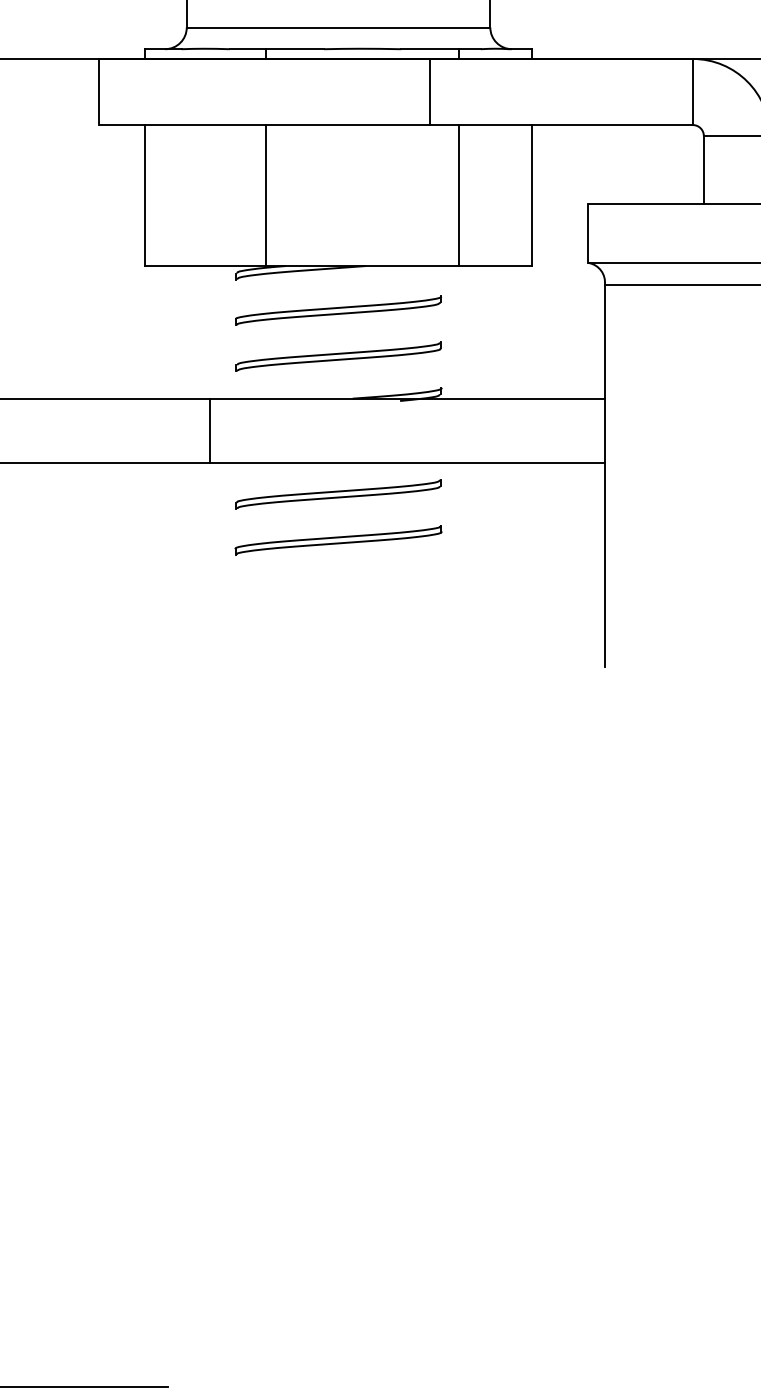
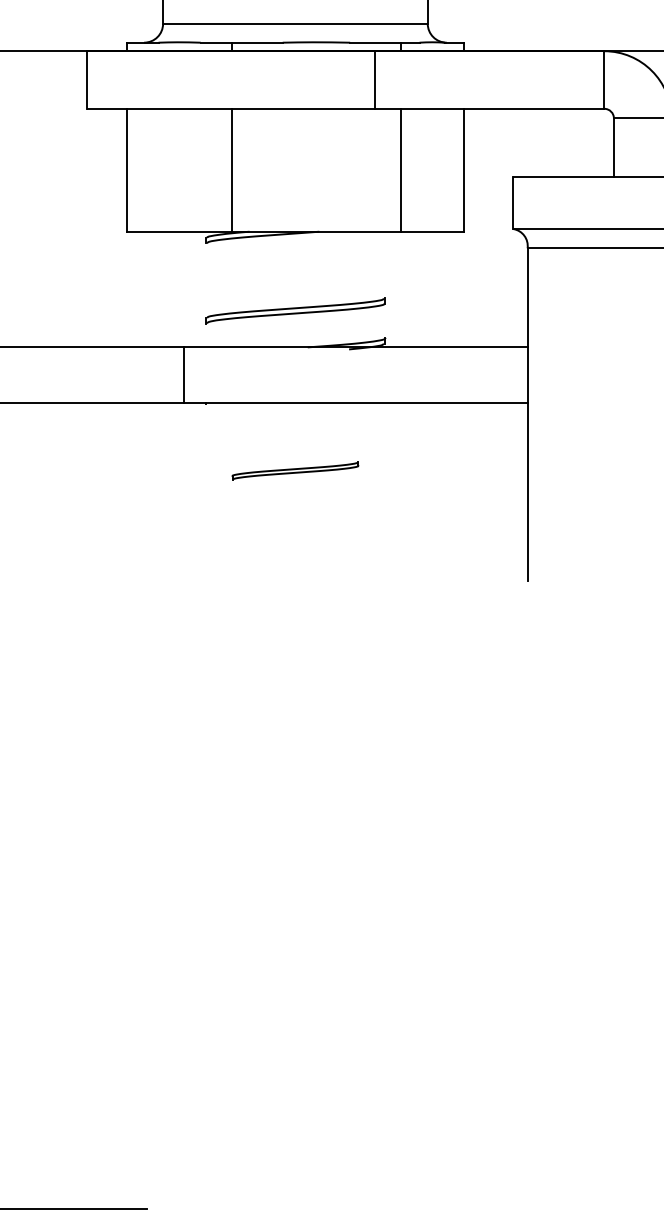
part: (338, 310) -> (295, 270), removed
part: (338, 494) -> (295, 430), removed
part: (338, 540) -> (295, 471), size x0.7

